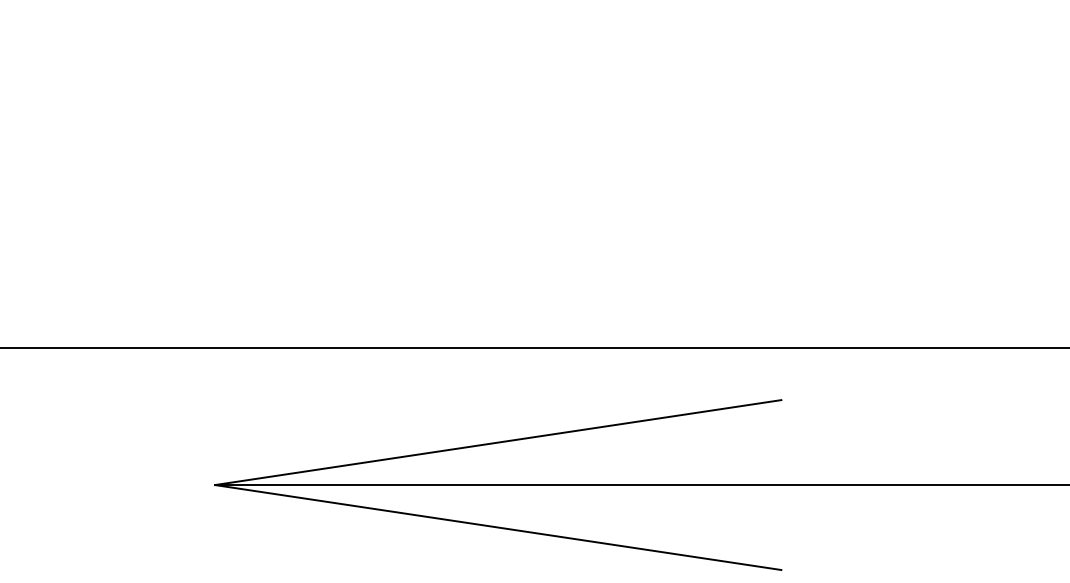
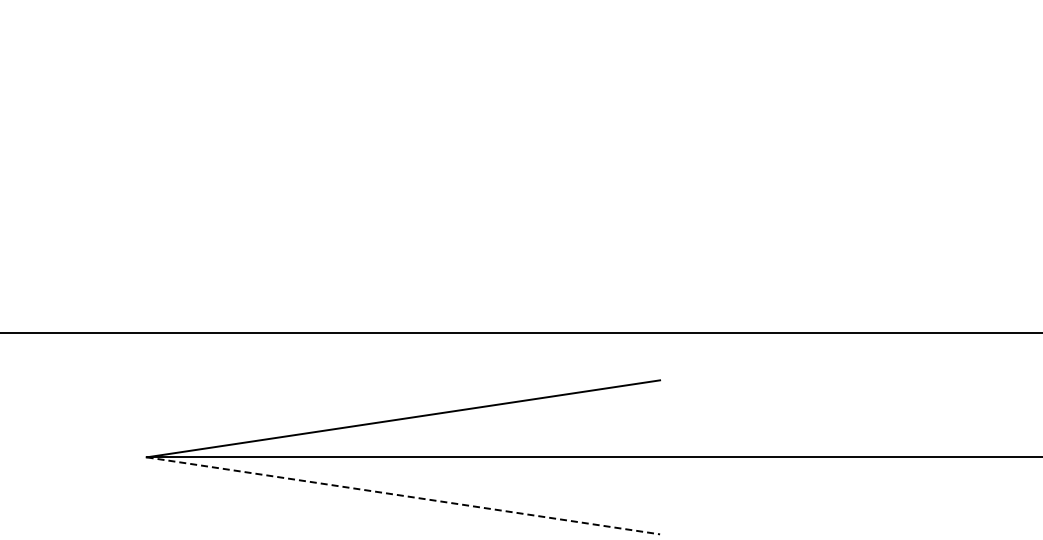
line: (498, 527) -> (403, 495), solid -> dashed

